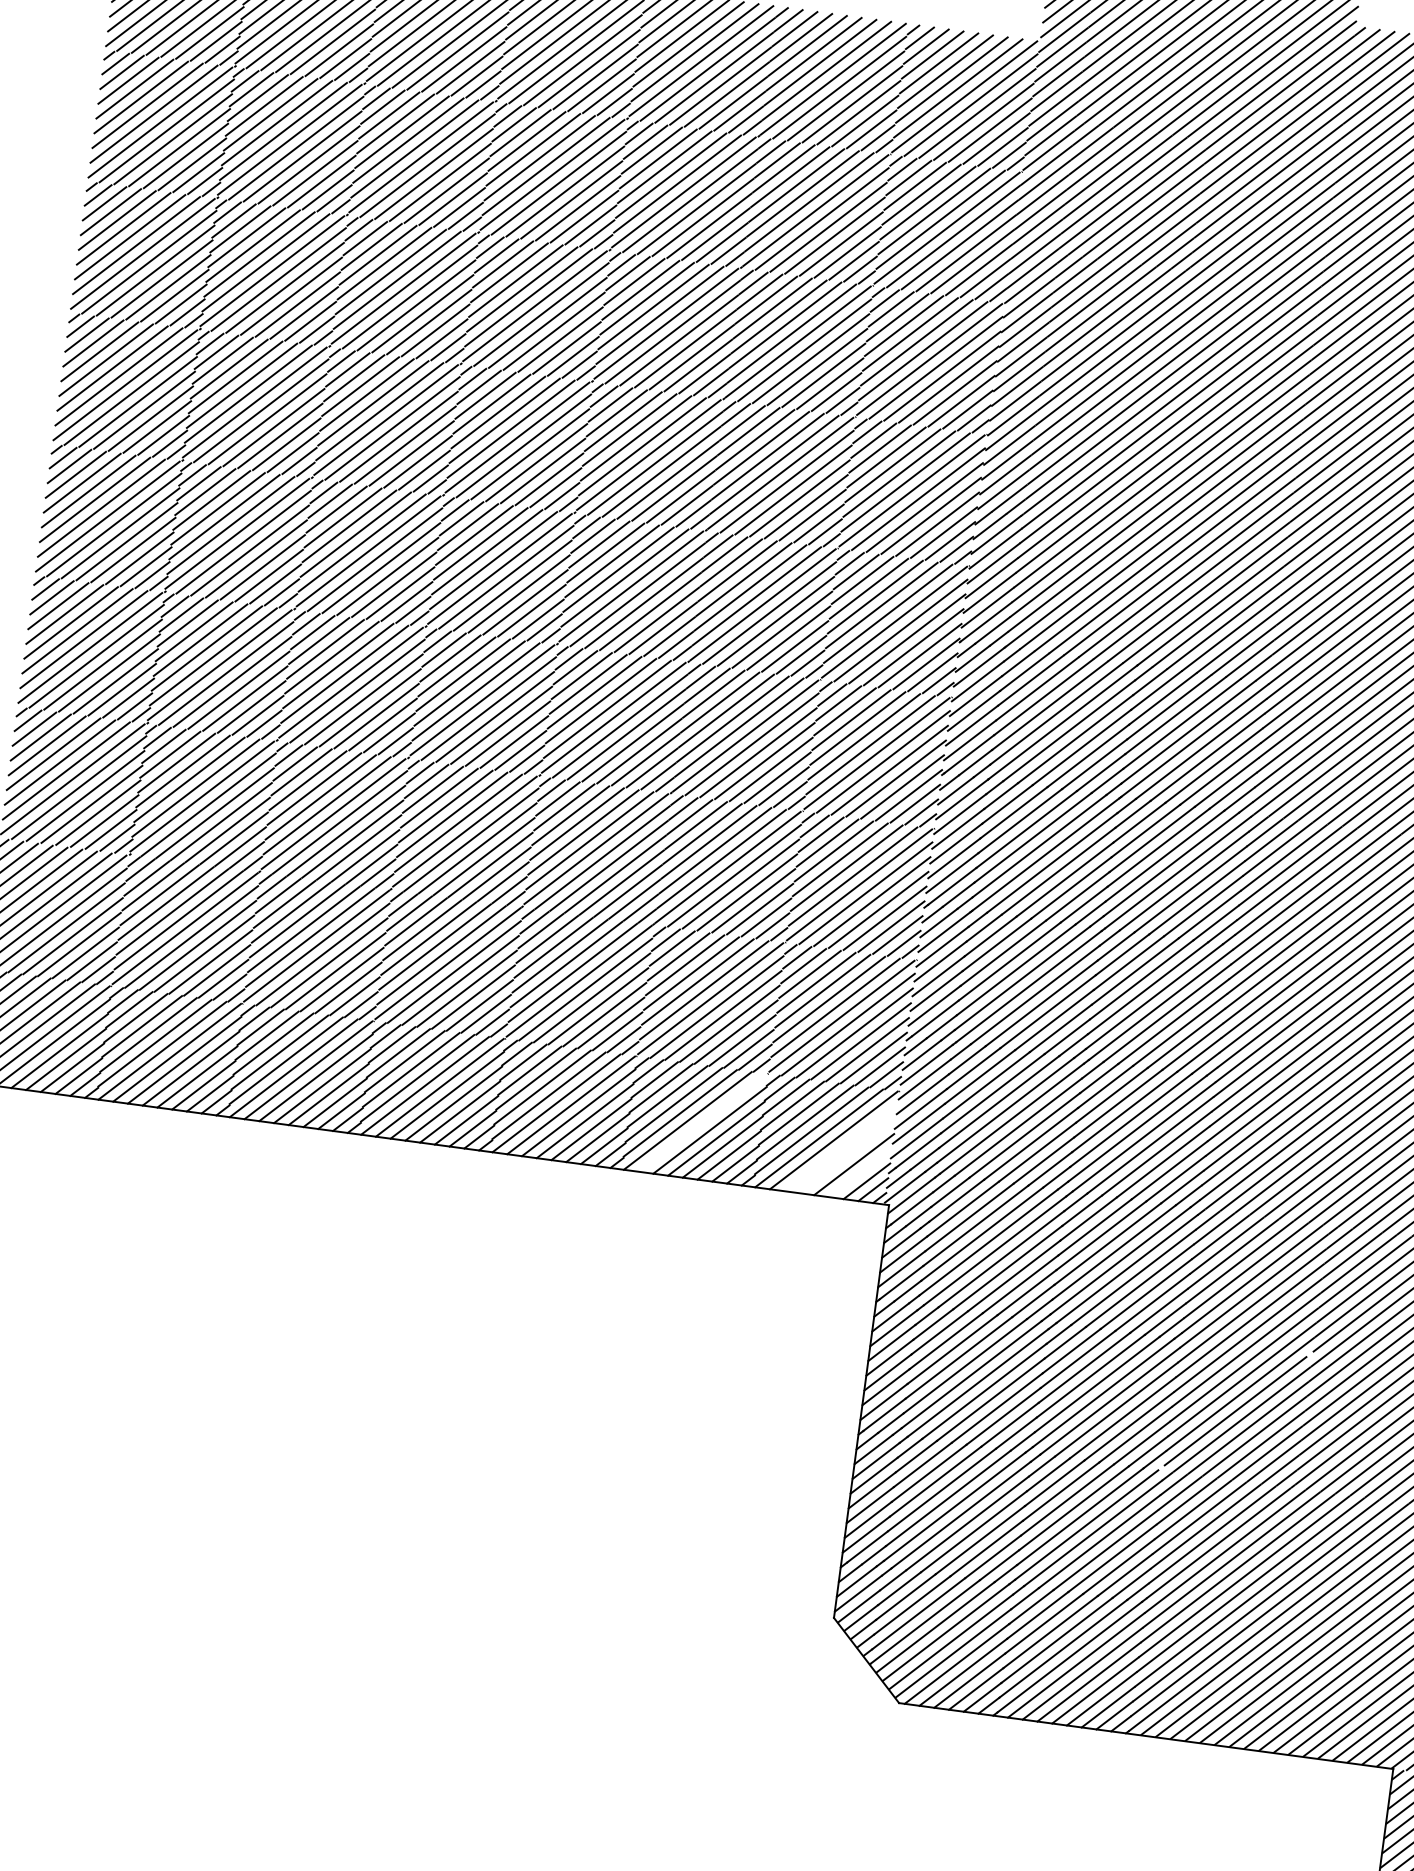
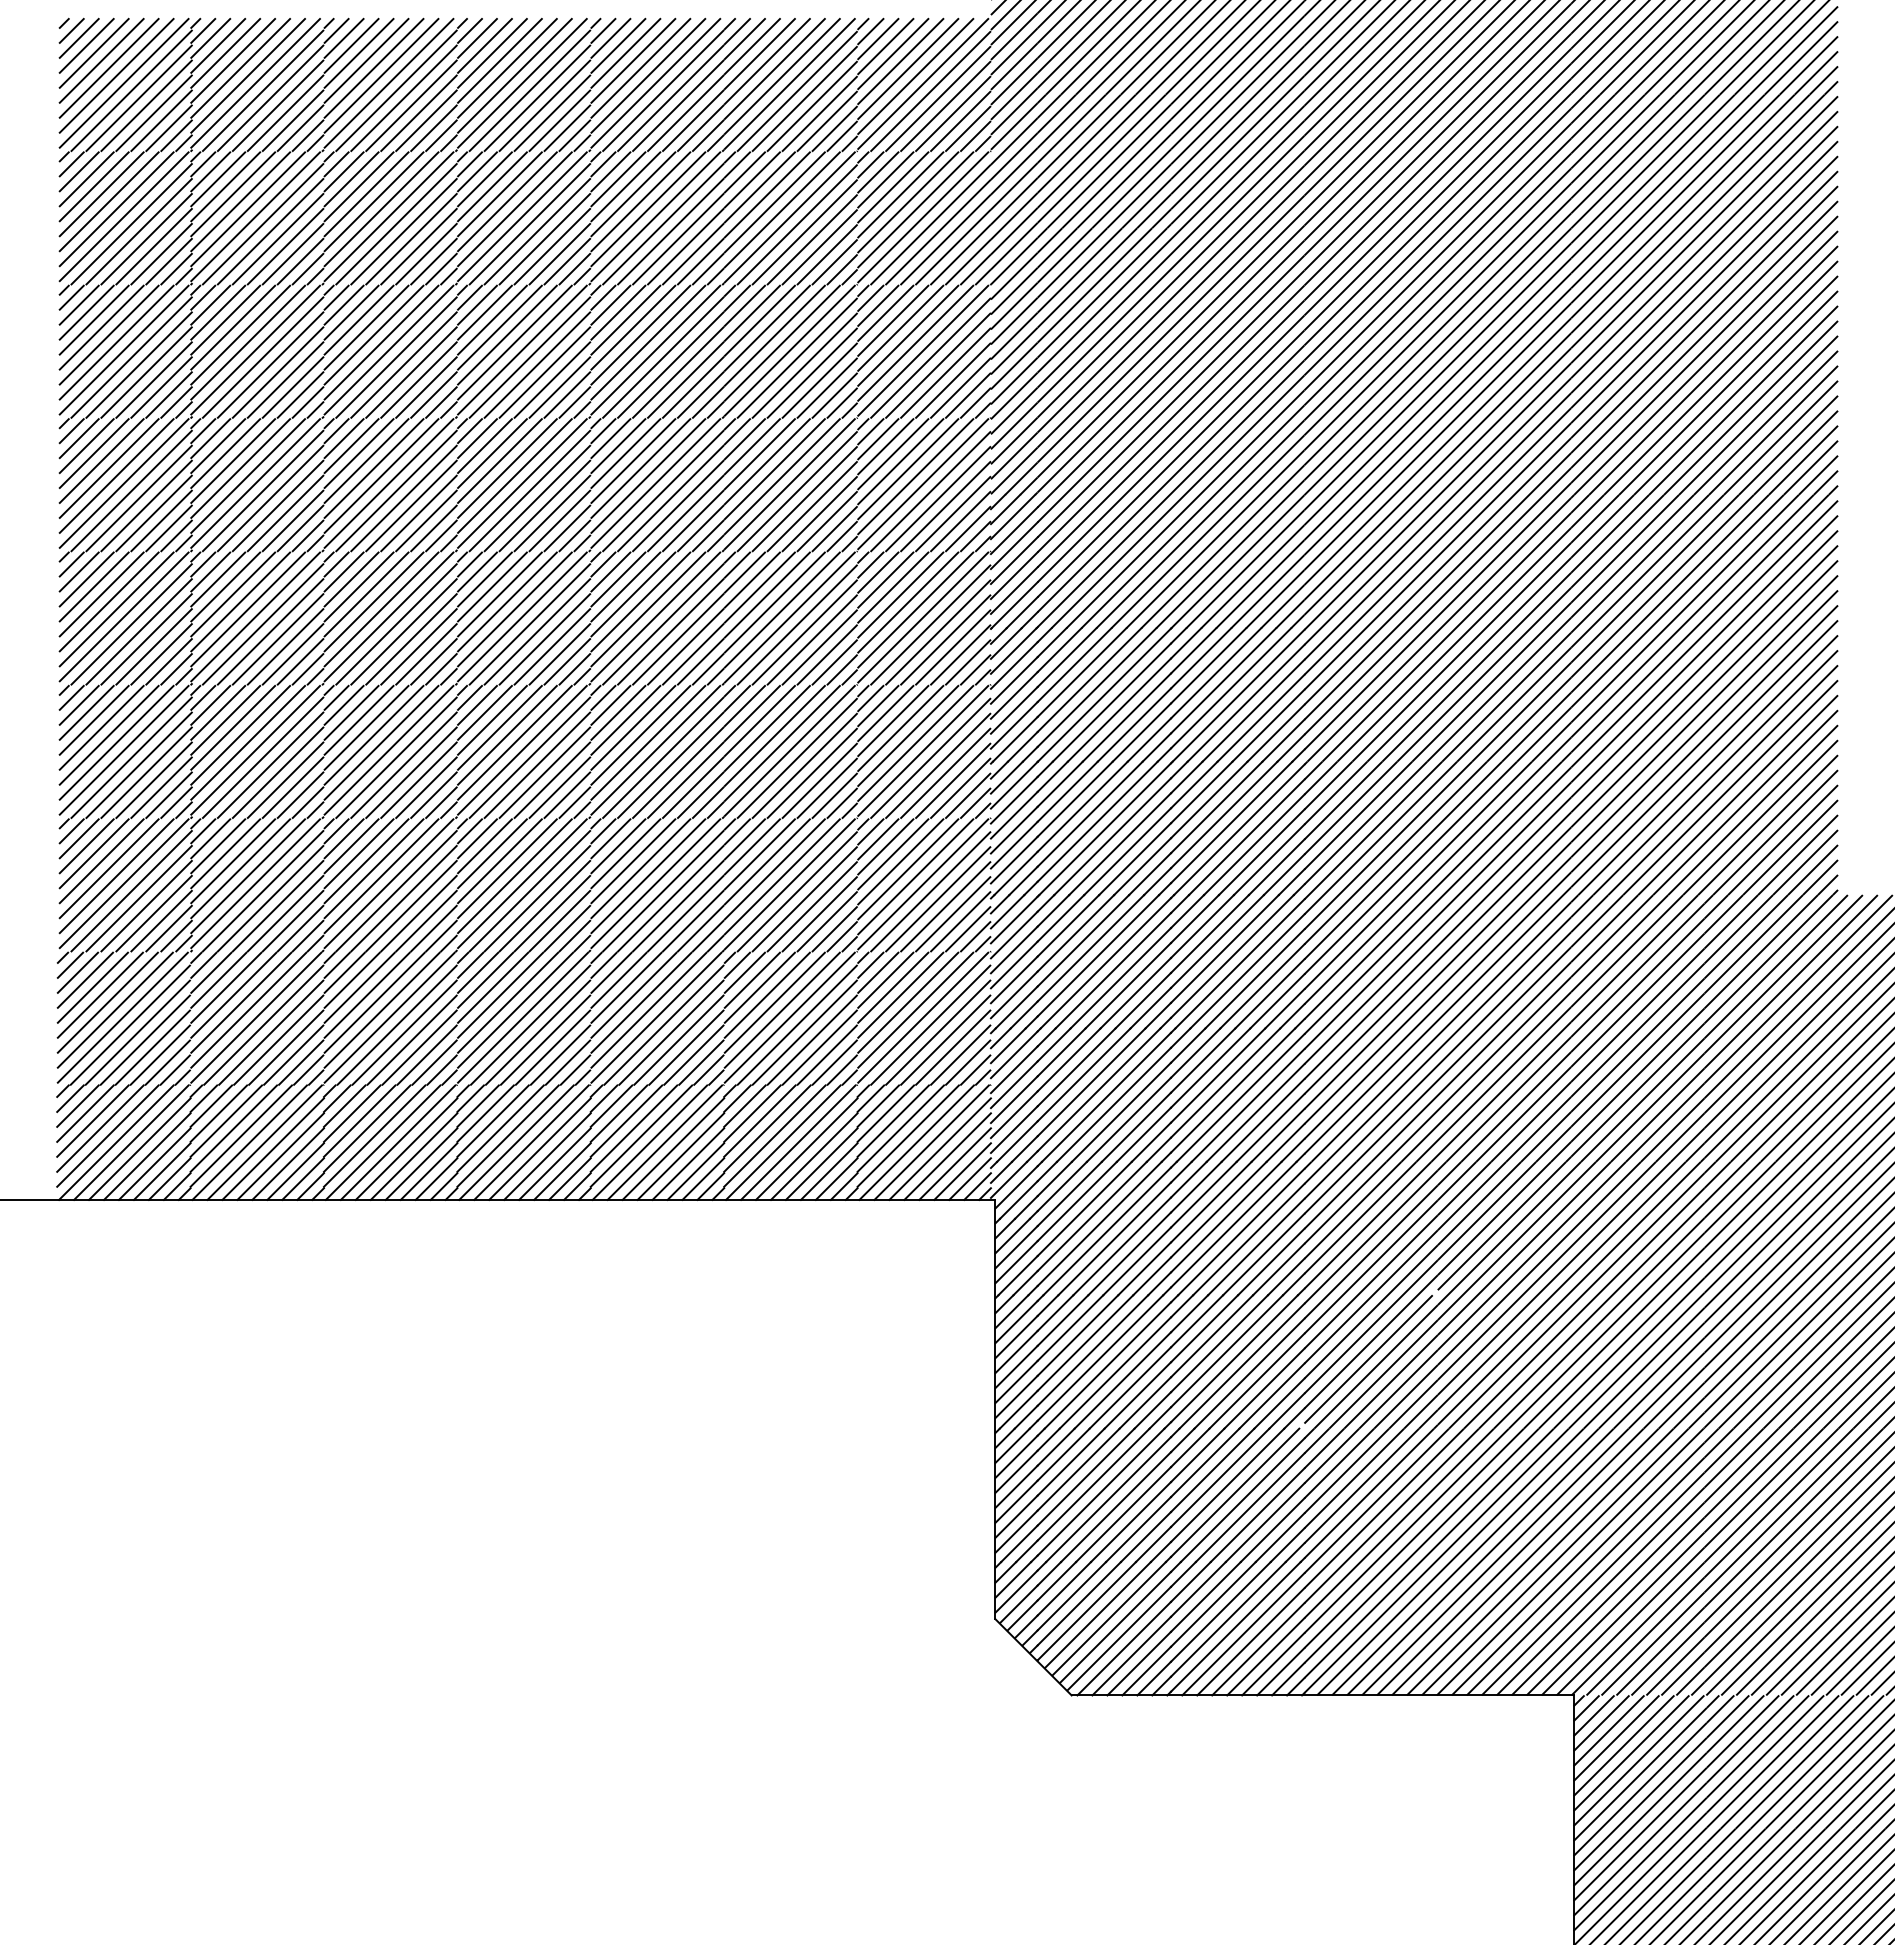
line: (702, 1122) -> (798, 1142), added
line: (840, 1147) -> (939, 1148), added
line: (847, 1156) -> (947, 1156), added
line: (860, 1172) -> (962, 1171), added

